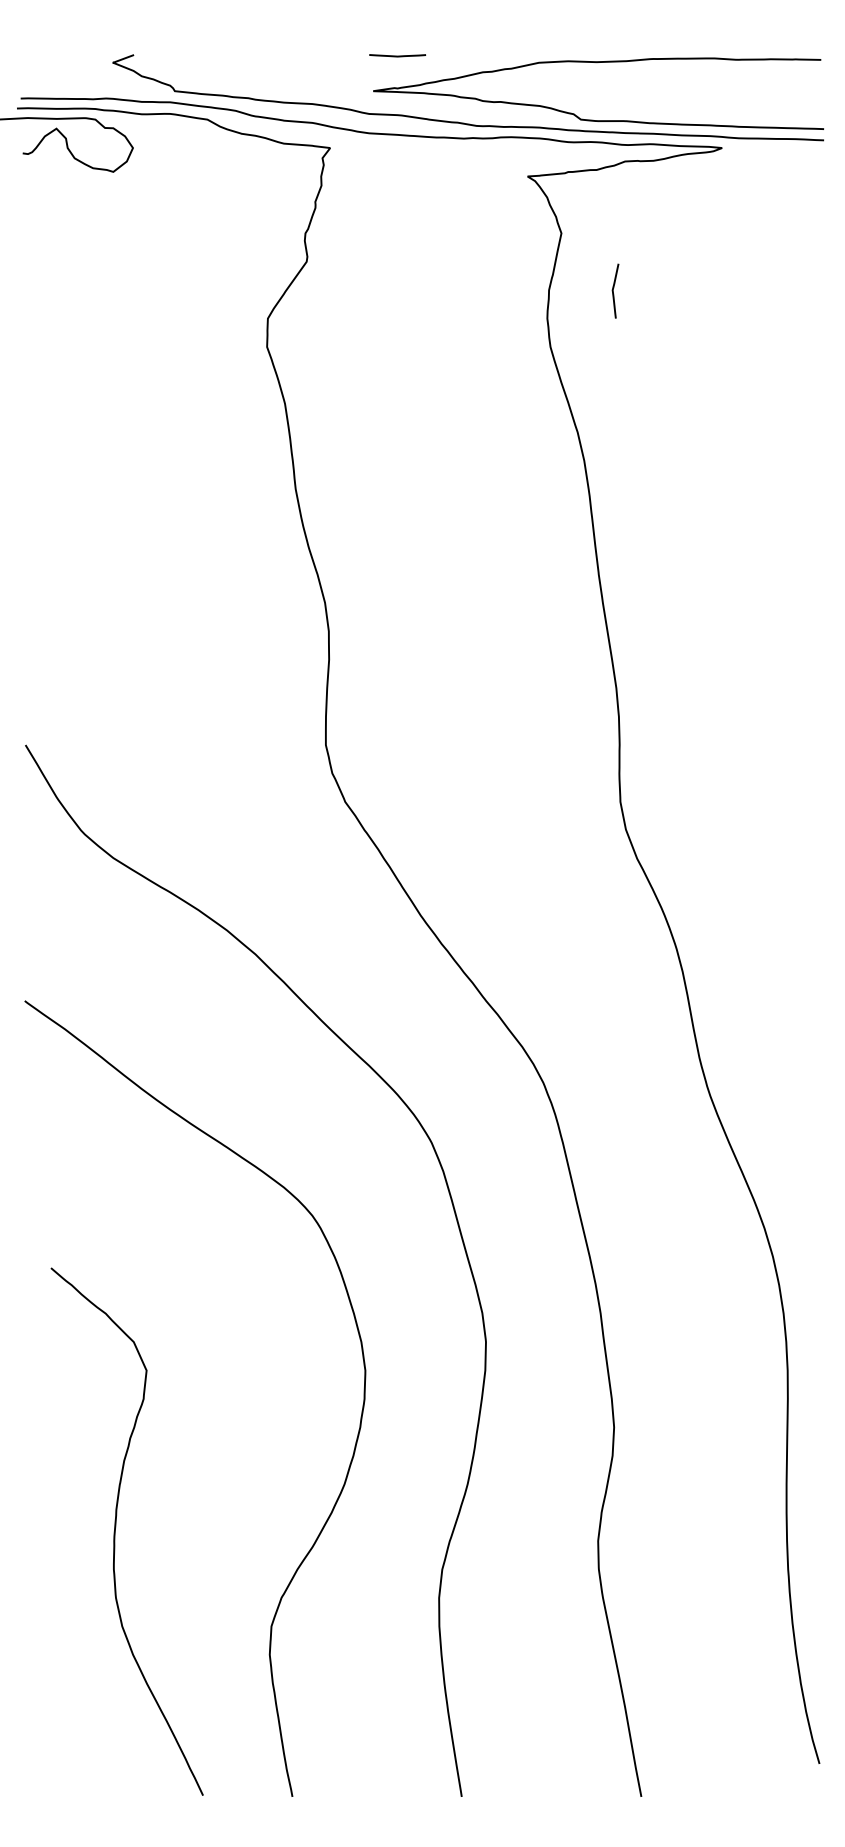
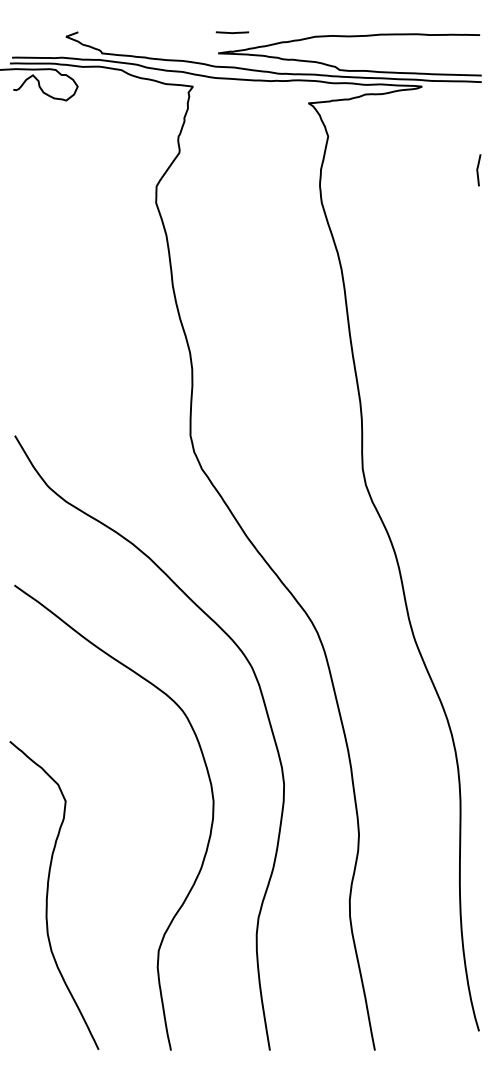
curve: (614, 291) -> (478, 170), moved
curve: (117, 1529) -> (48, 894), moved

